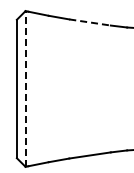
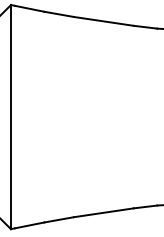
line: (90, 22) -> (104, 21), dashed -> solid
line: (25, 88) -> (10, 116), dashed -> solid

